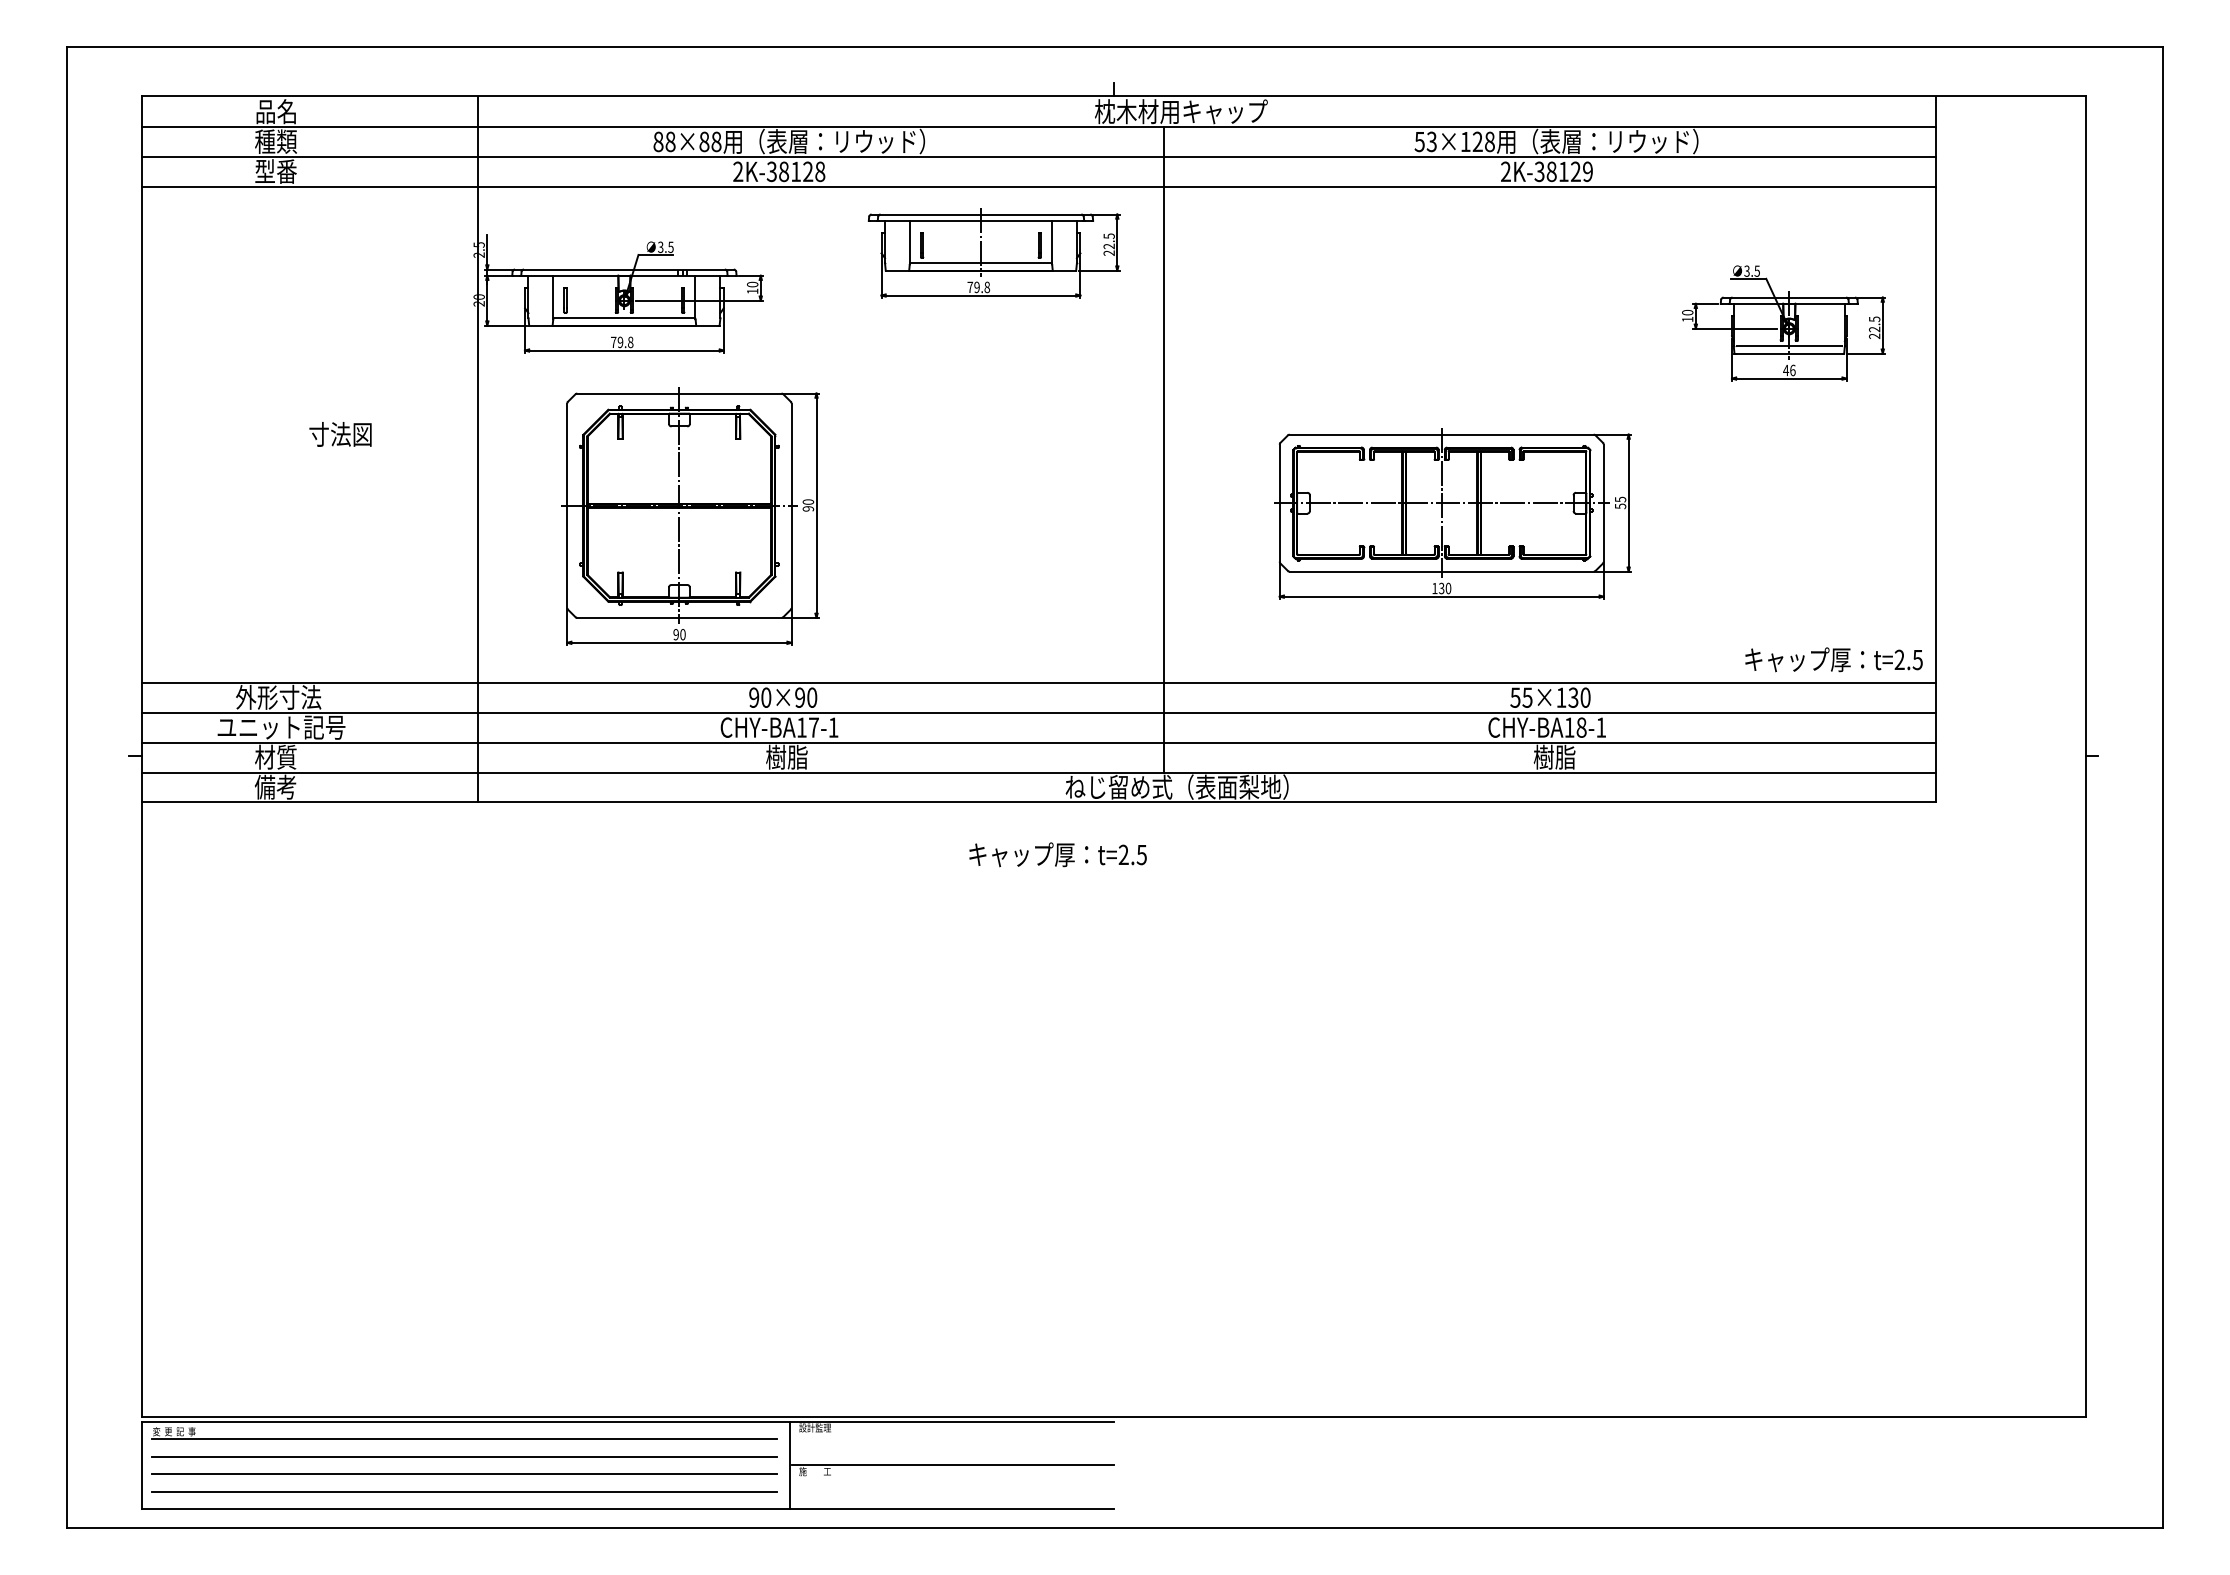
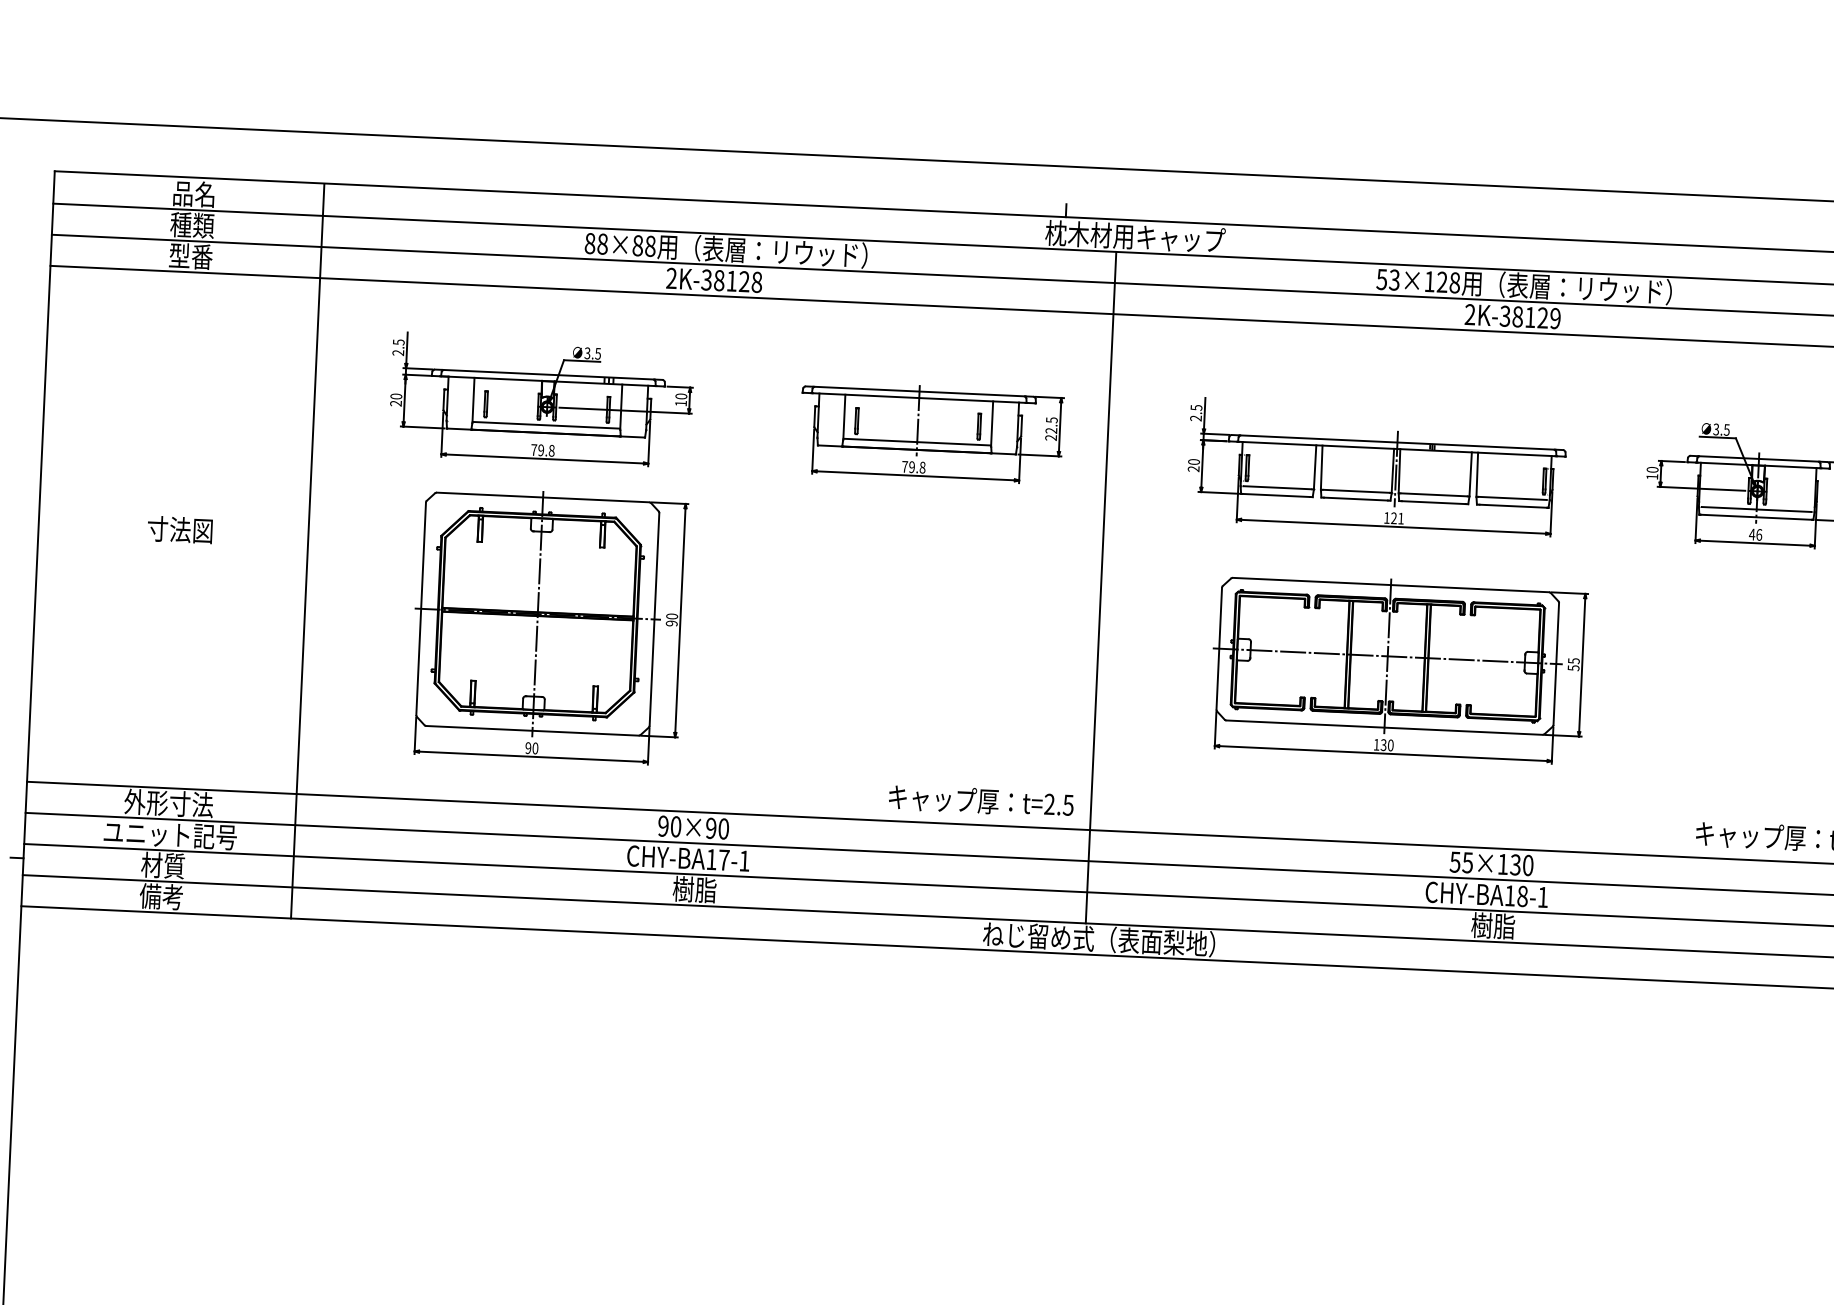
part: (993, 253) -> (930, 432), moved
part: (1422, 321) -> (1376, 466), added
text: (340, 434) -> (180, 529), moved
line: (477, 449) -> (307, 551), moved
part: (690, 516) -> (548, 625), moved
text: (1057, 854) -> (980, 800), moved

